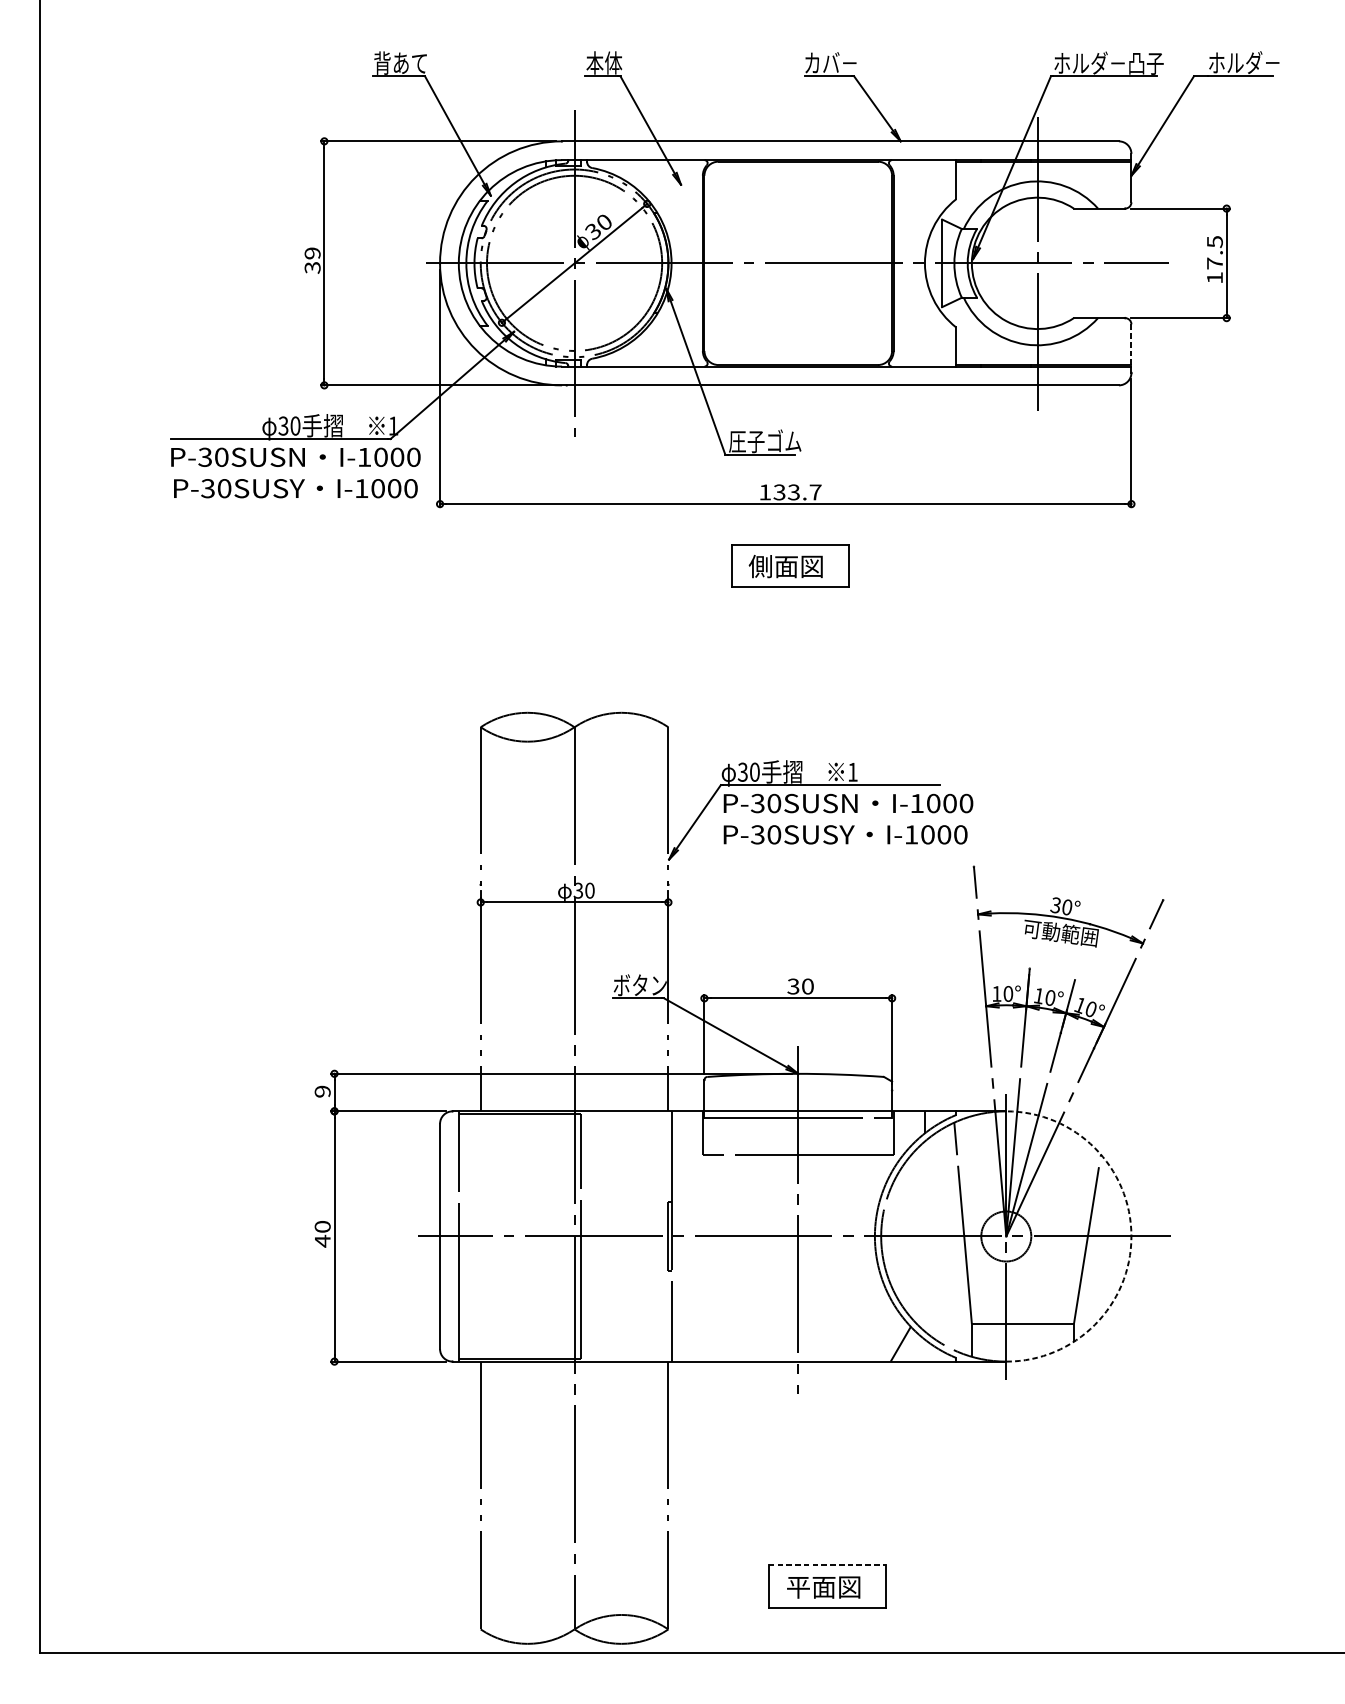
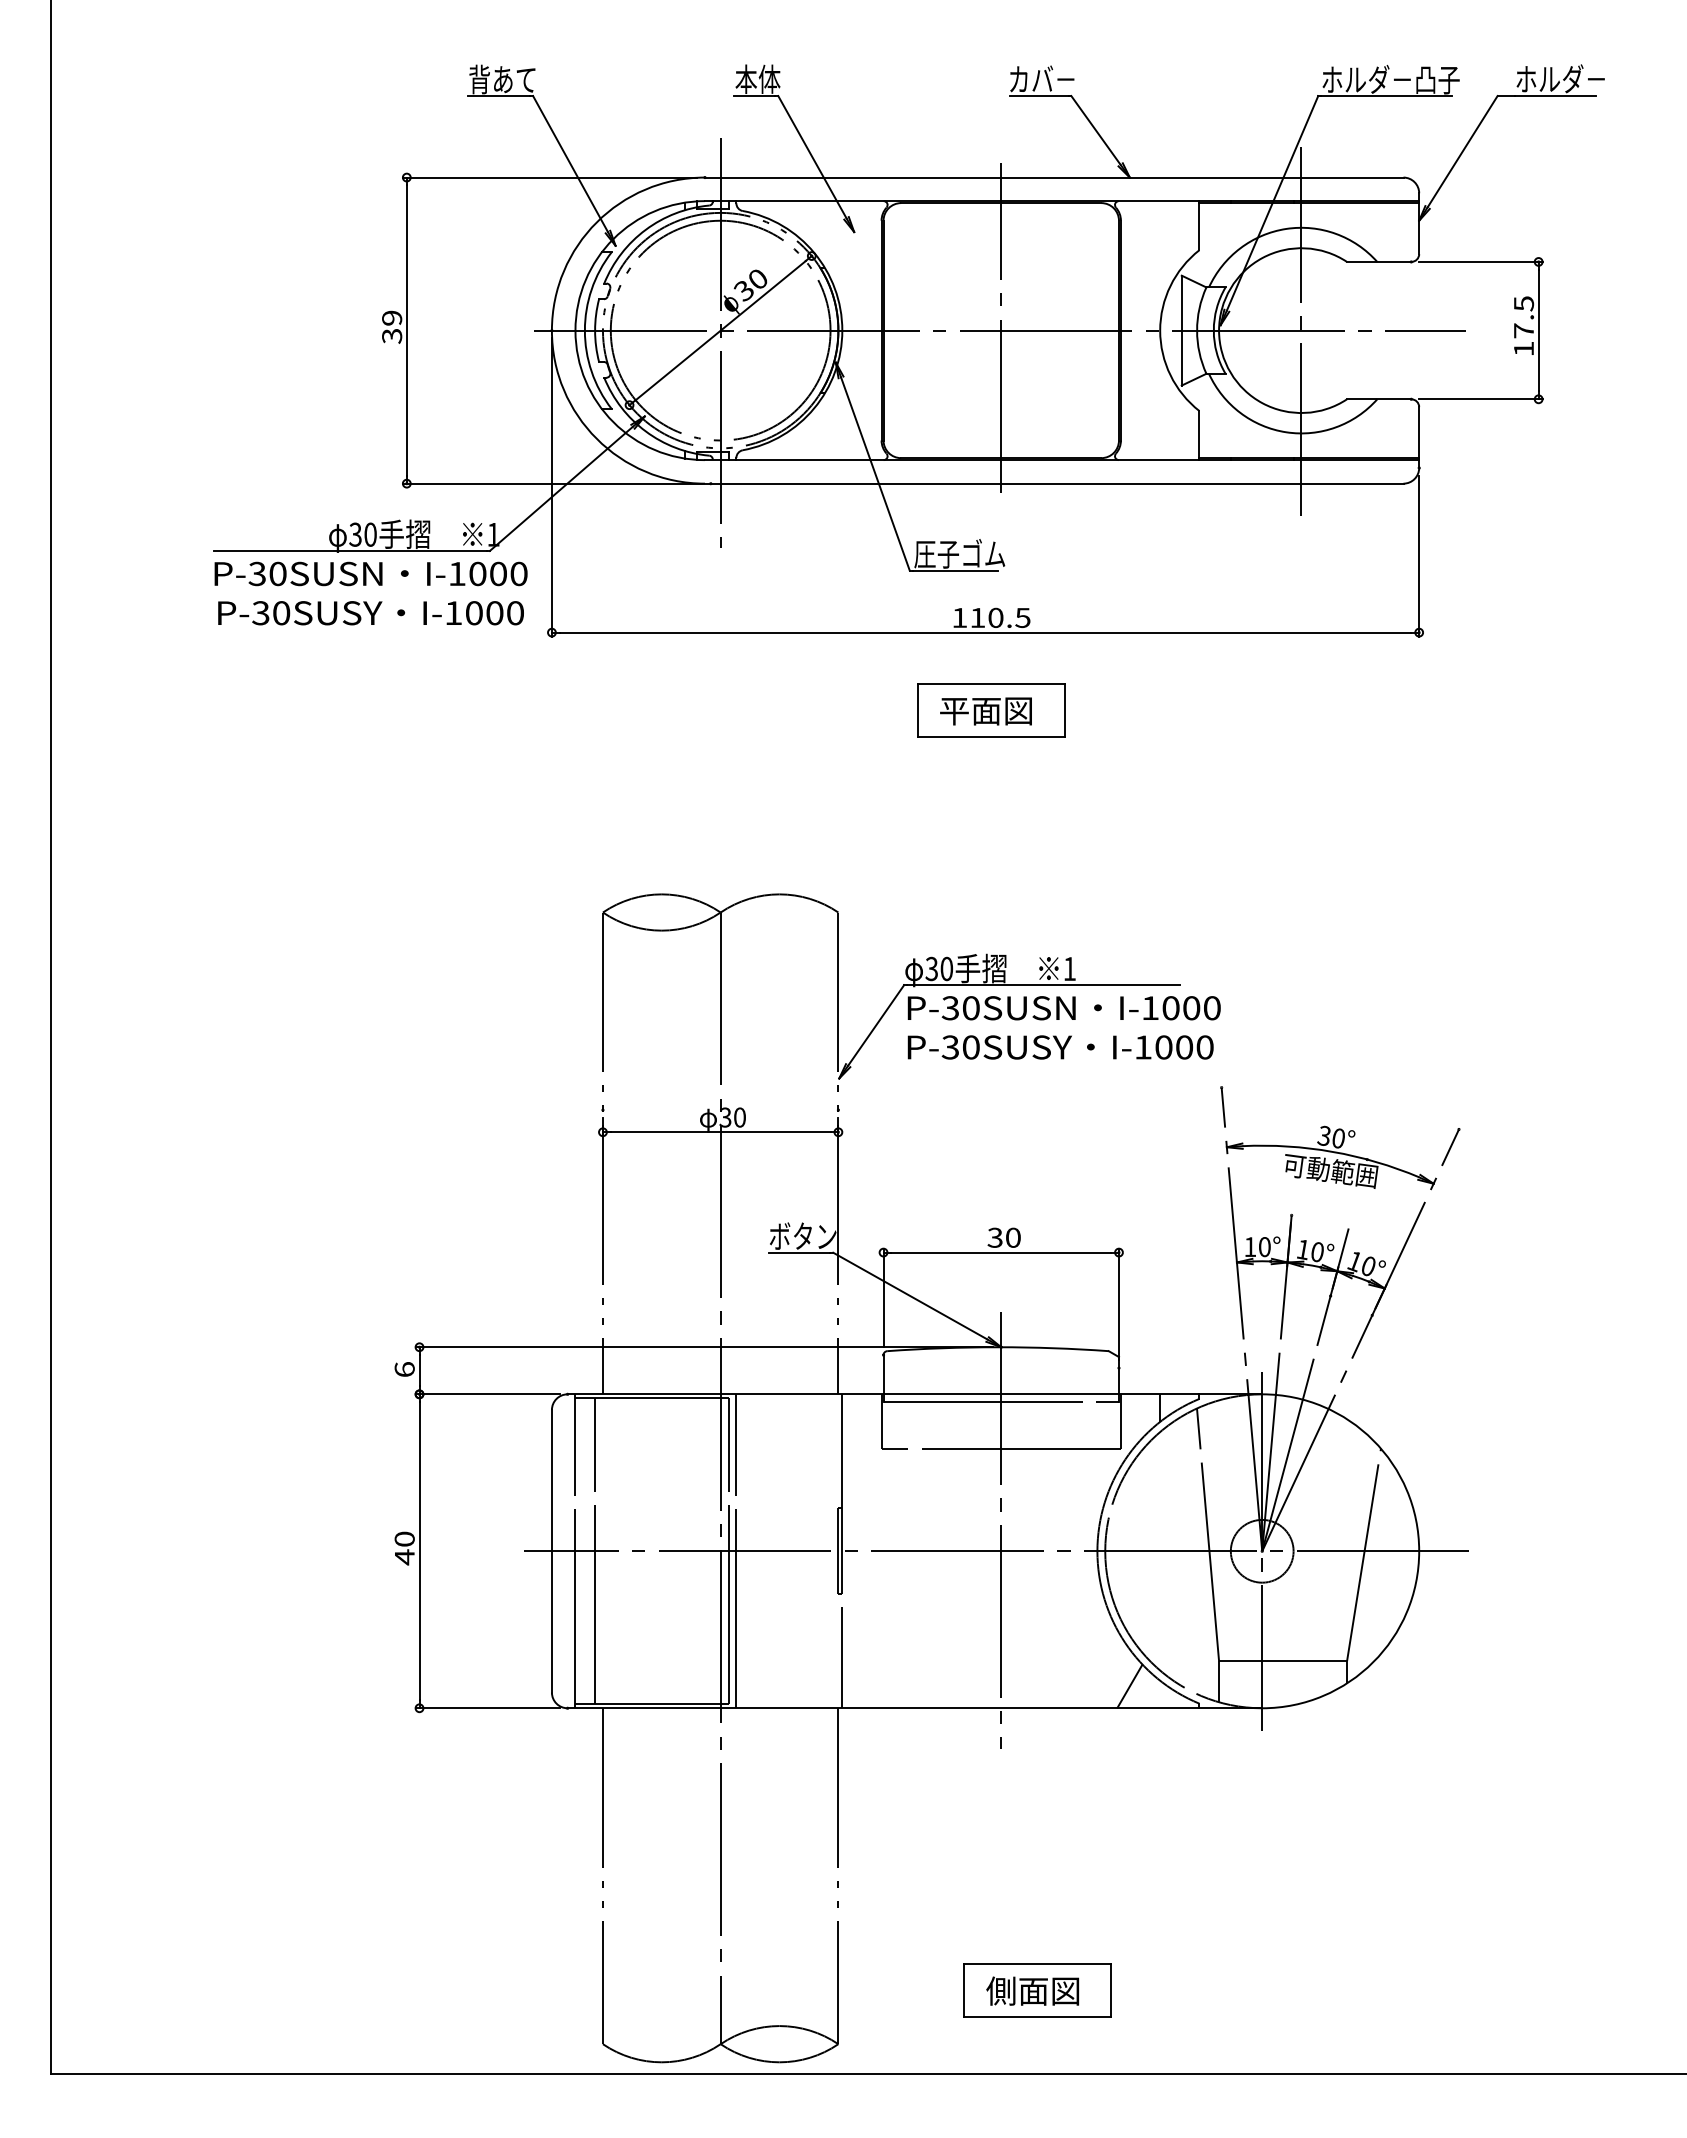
line: (798, 260) -> (1001, 327), added
line: (1131, 344) -> (1419, 432), dashed -> solid
text: (797, 492) -> (1000, 617), 133.7 -> 110.5
text: (760, 566) -> (953, 710), 側面図 -> 平面図
text: (322, 1091) -> (404, 1369), 9 -> 6
line: (474, 1236) -> (595, 1551), added
line: (587, 1236) -> (736, 1551), added
arc: (1131, 1236) -> (1419, 1551), dashed -> solid
line: (827, 1565) -> (1037, 1963), dashed -> solid
text: (797, 1586) -> (1000, 1990), 平面図 -> 側面図

